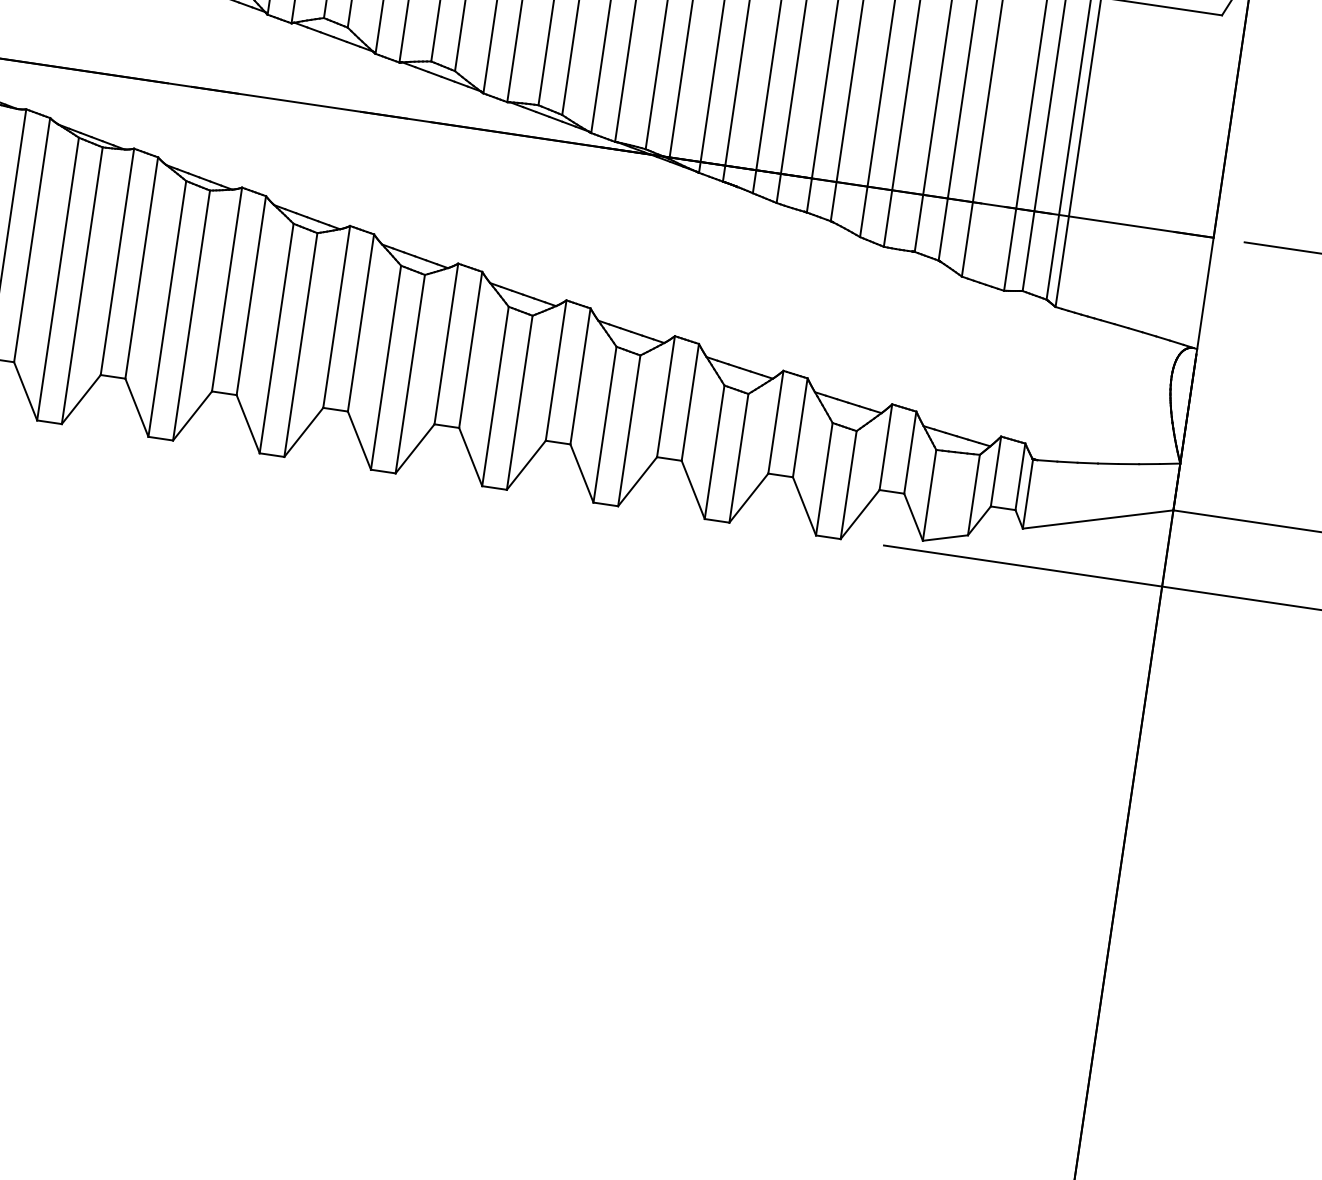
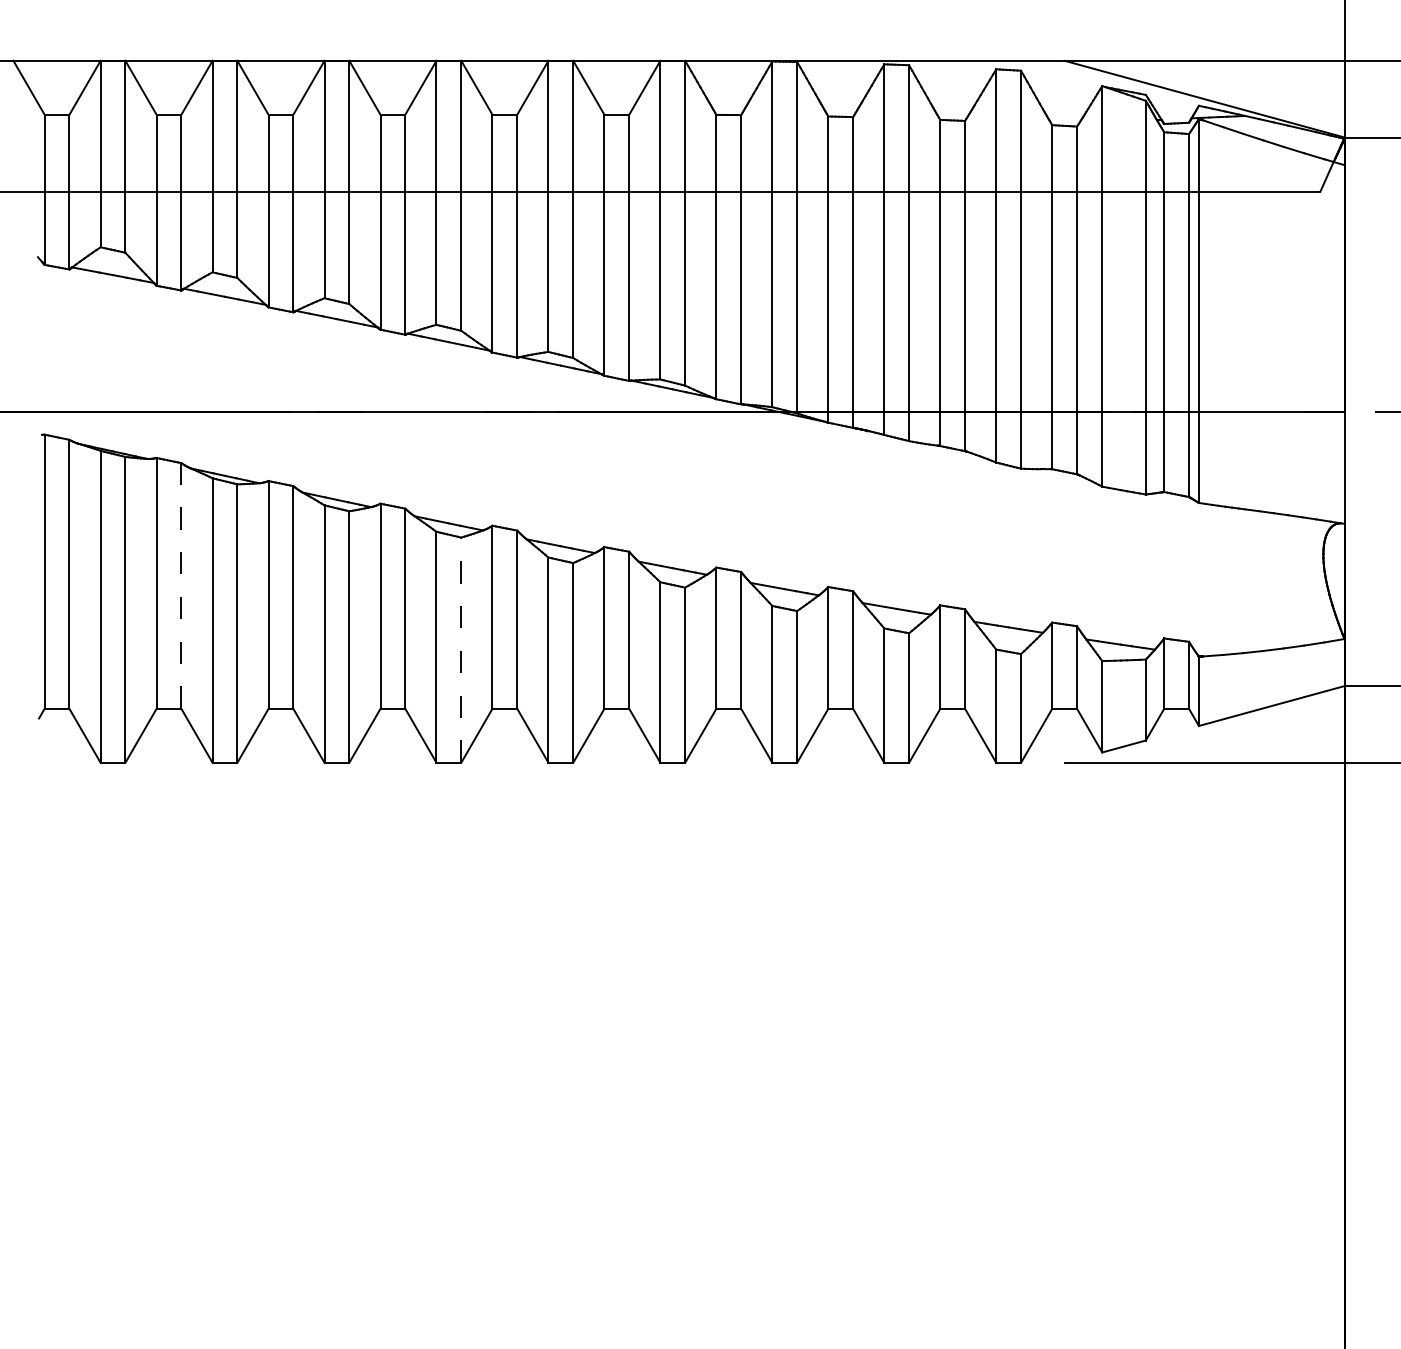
line: (32, 239) -> (181, 585), solid -> dashed
line: (301, 345) -> (461, 650), solid -> dashed

